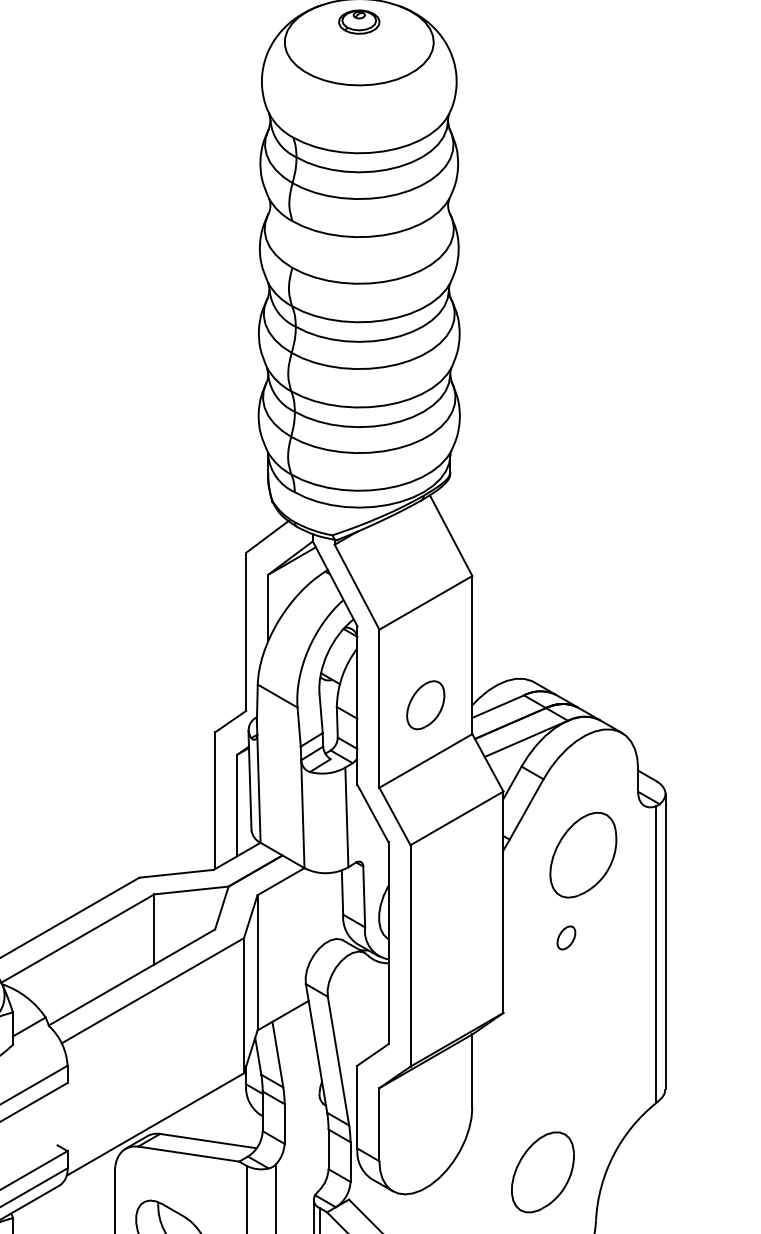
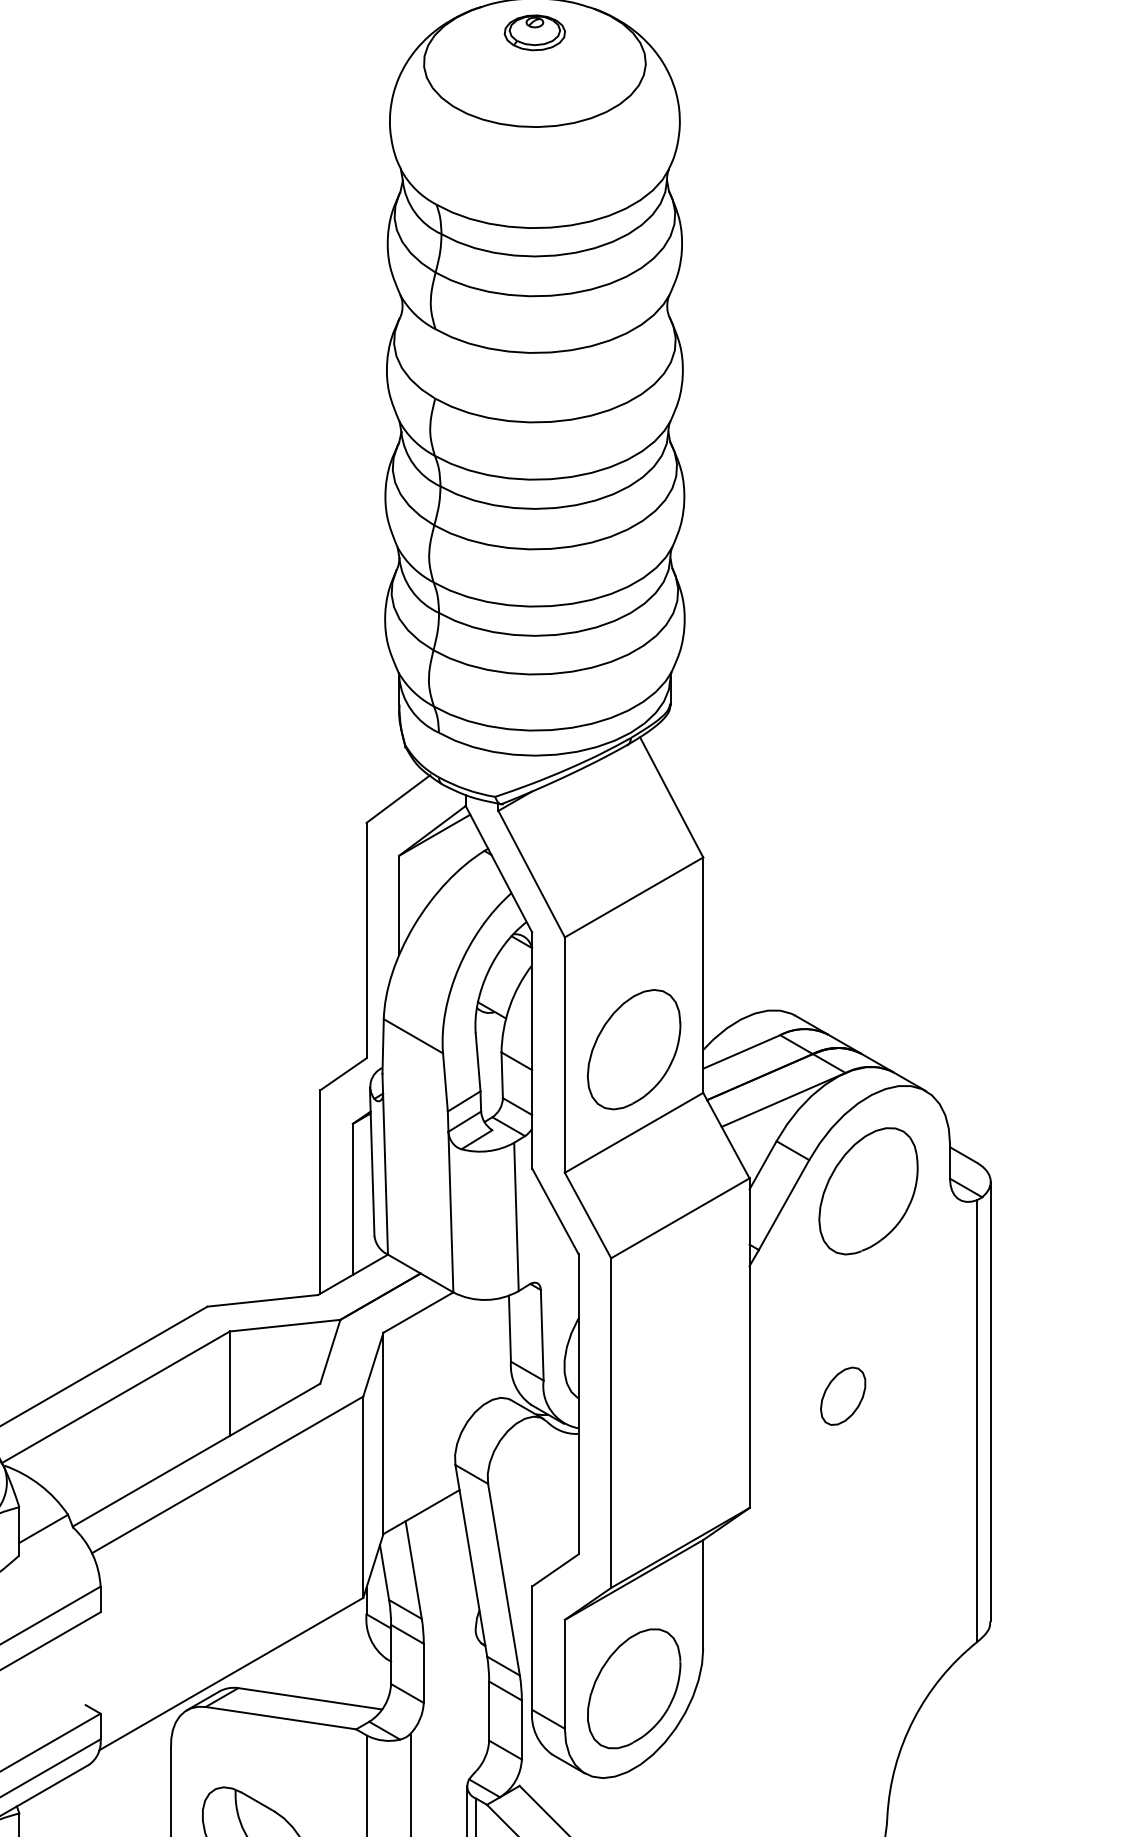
part: (425, 705) -> (633, 1050), size x1.67
part: (583, 855) -> (868, 1191), moved
part: (566, 937) -> (843, 1395), size x1.67
part: (542, 1172) -> (633, 1688), moved

